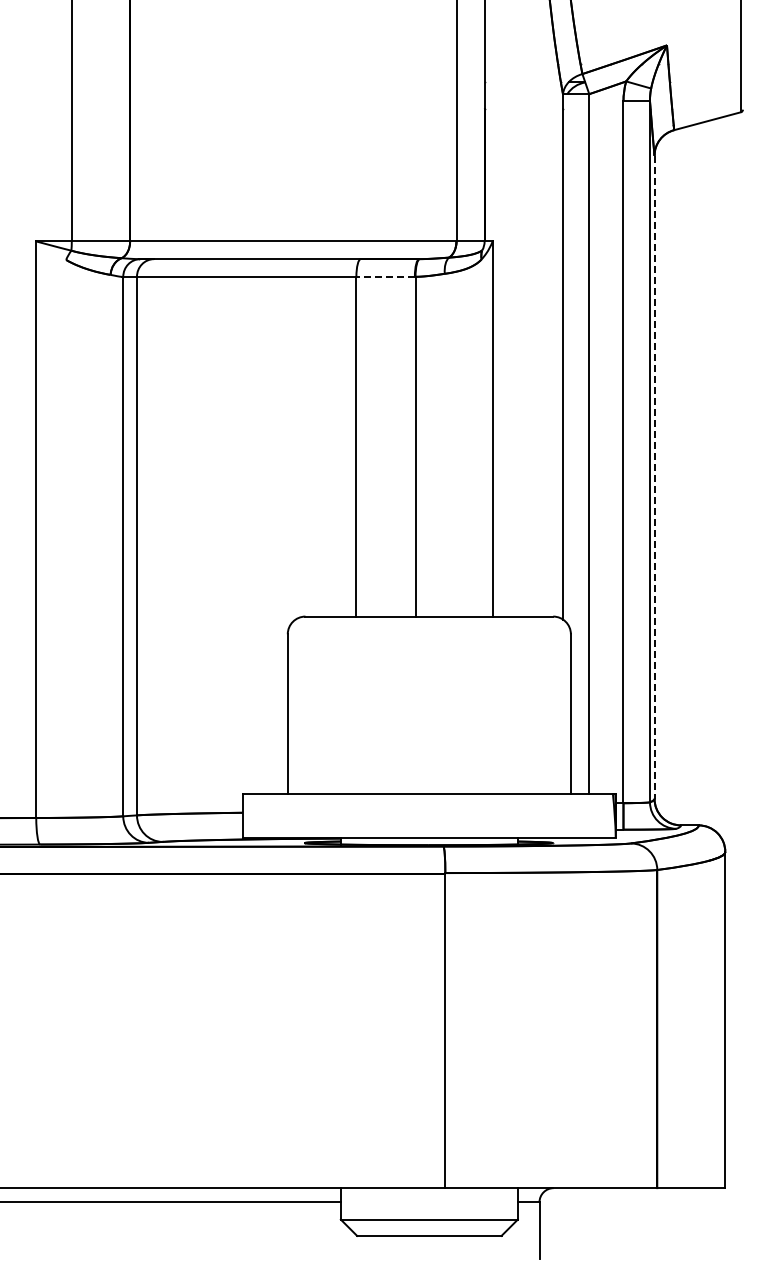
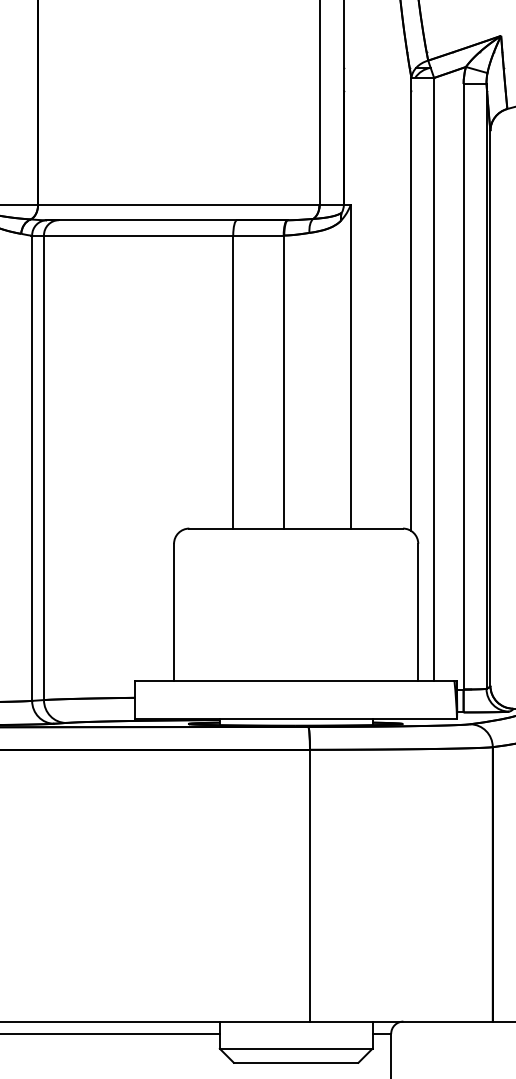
line: (385, 276) -> (258, 235), dashed -> solid
line: (654, 477) -> (490, 408), dashed -> solid

